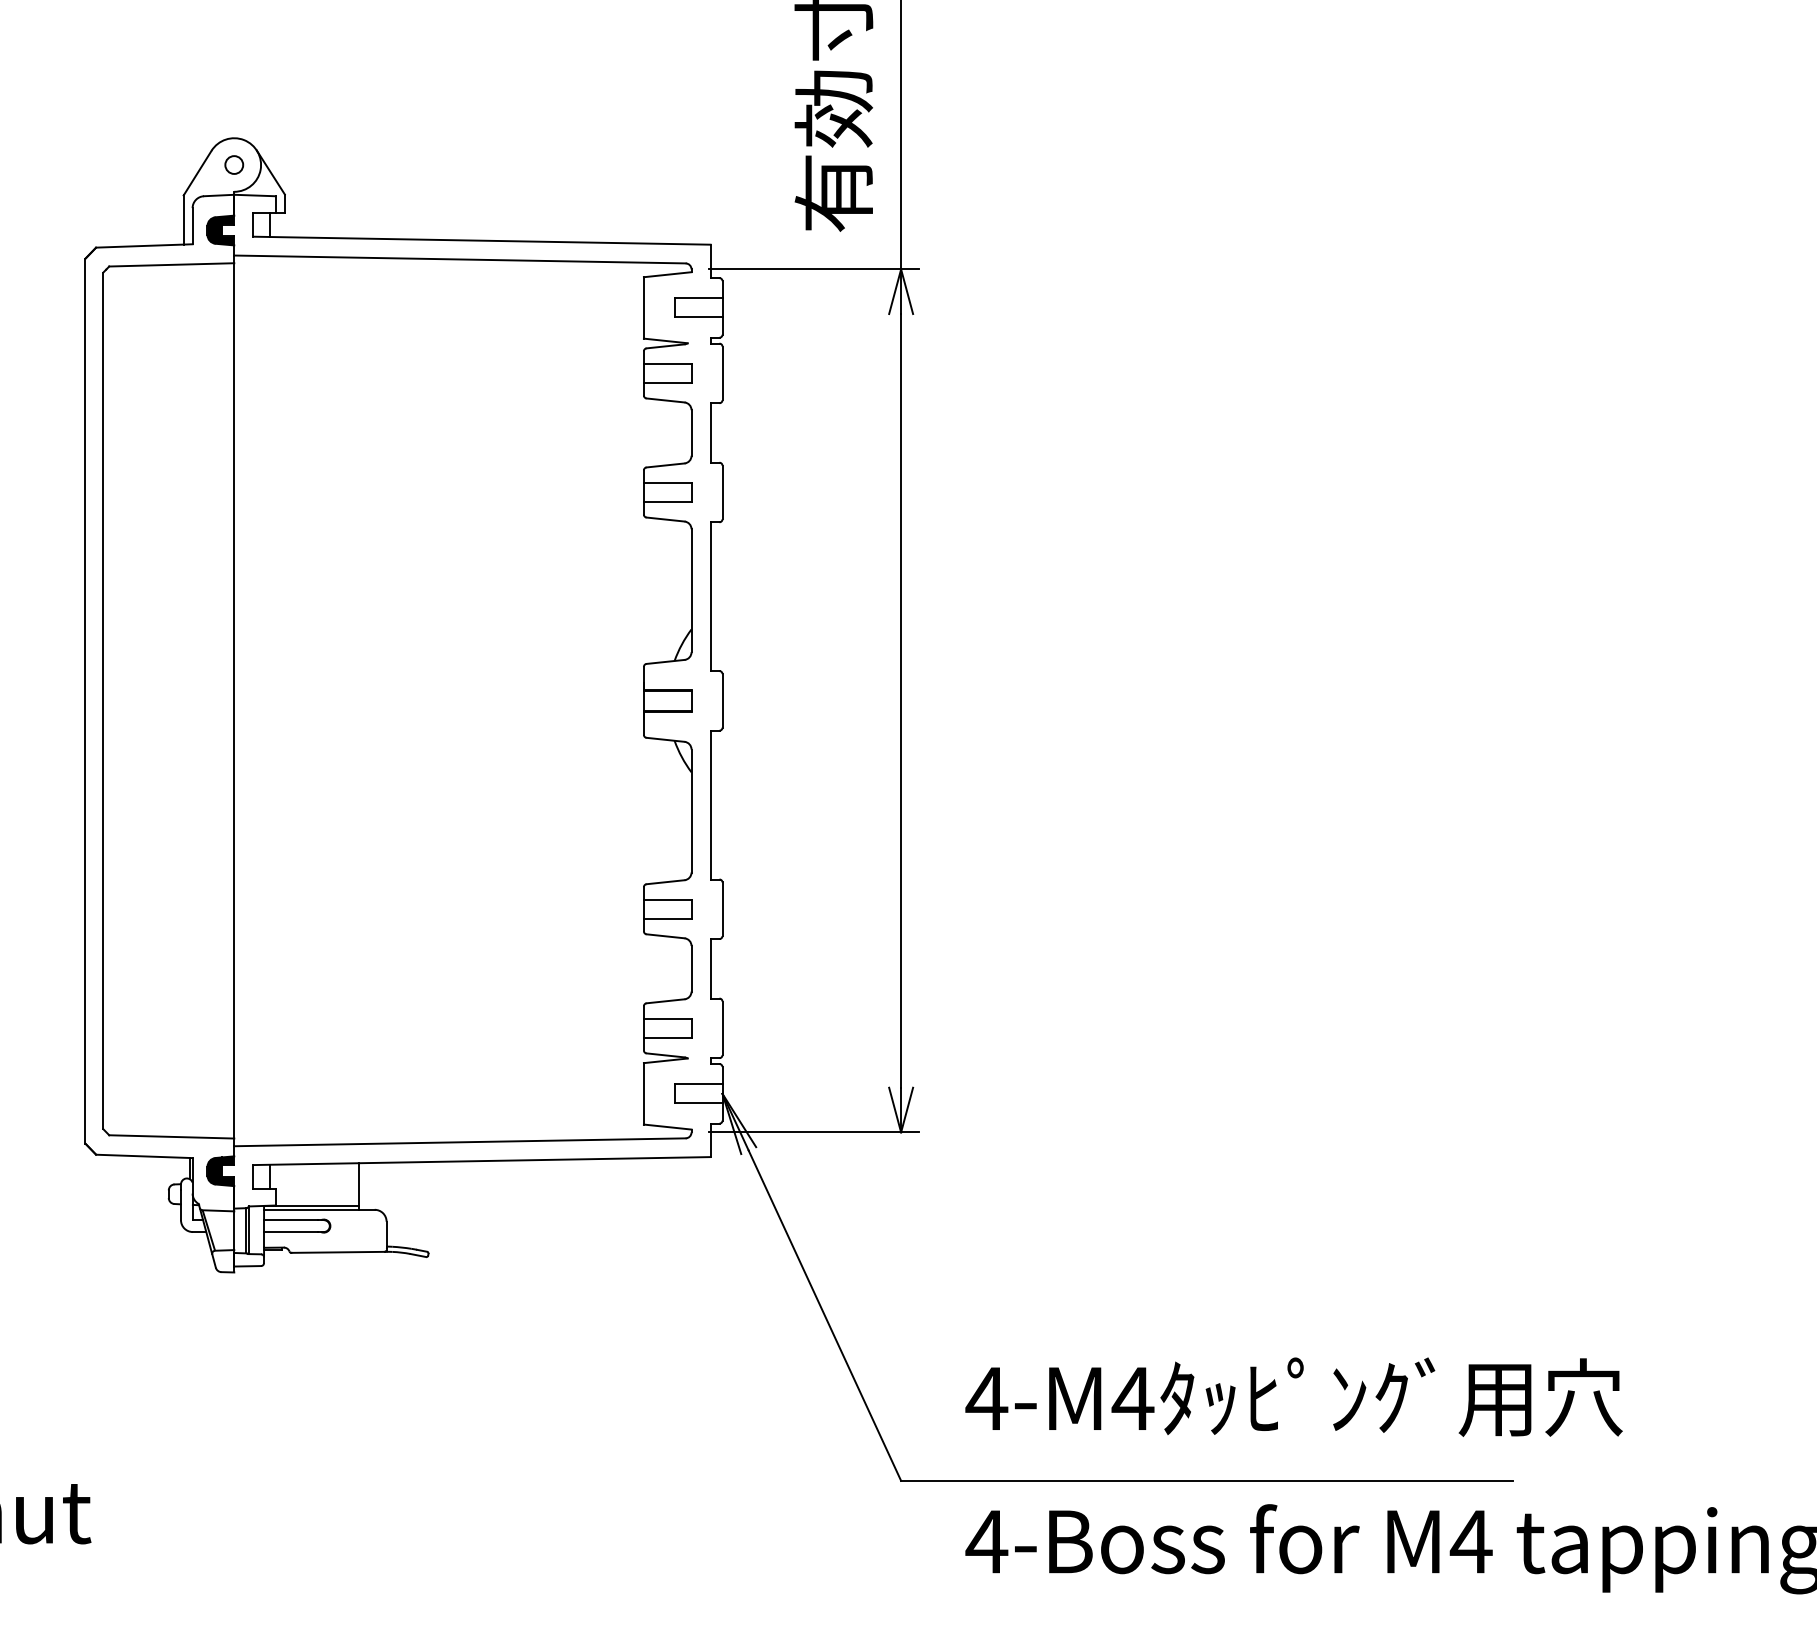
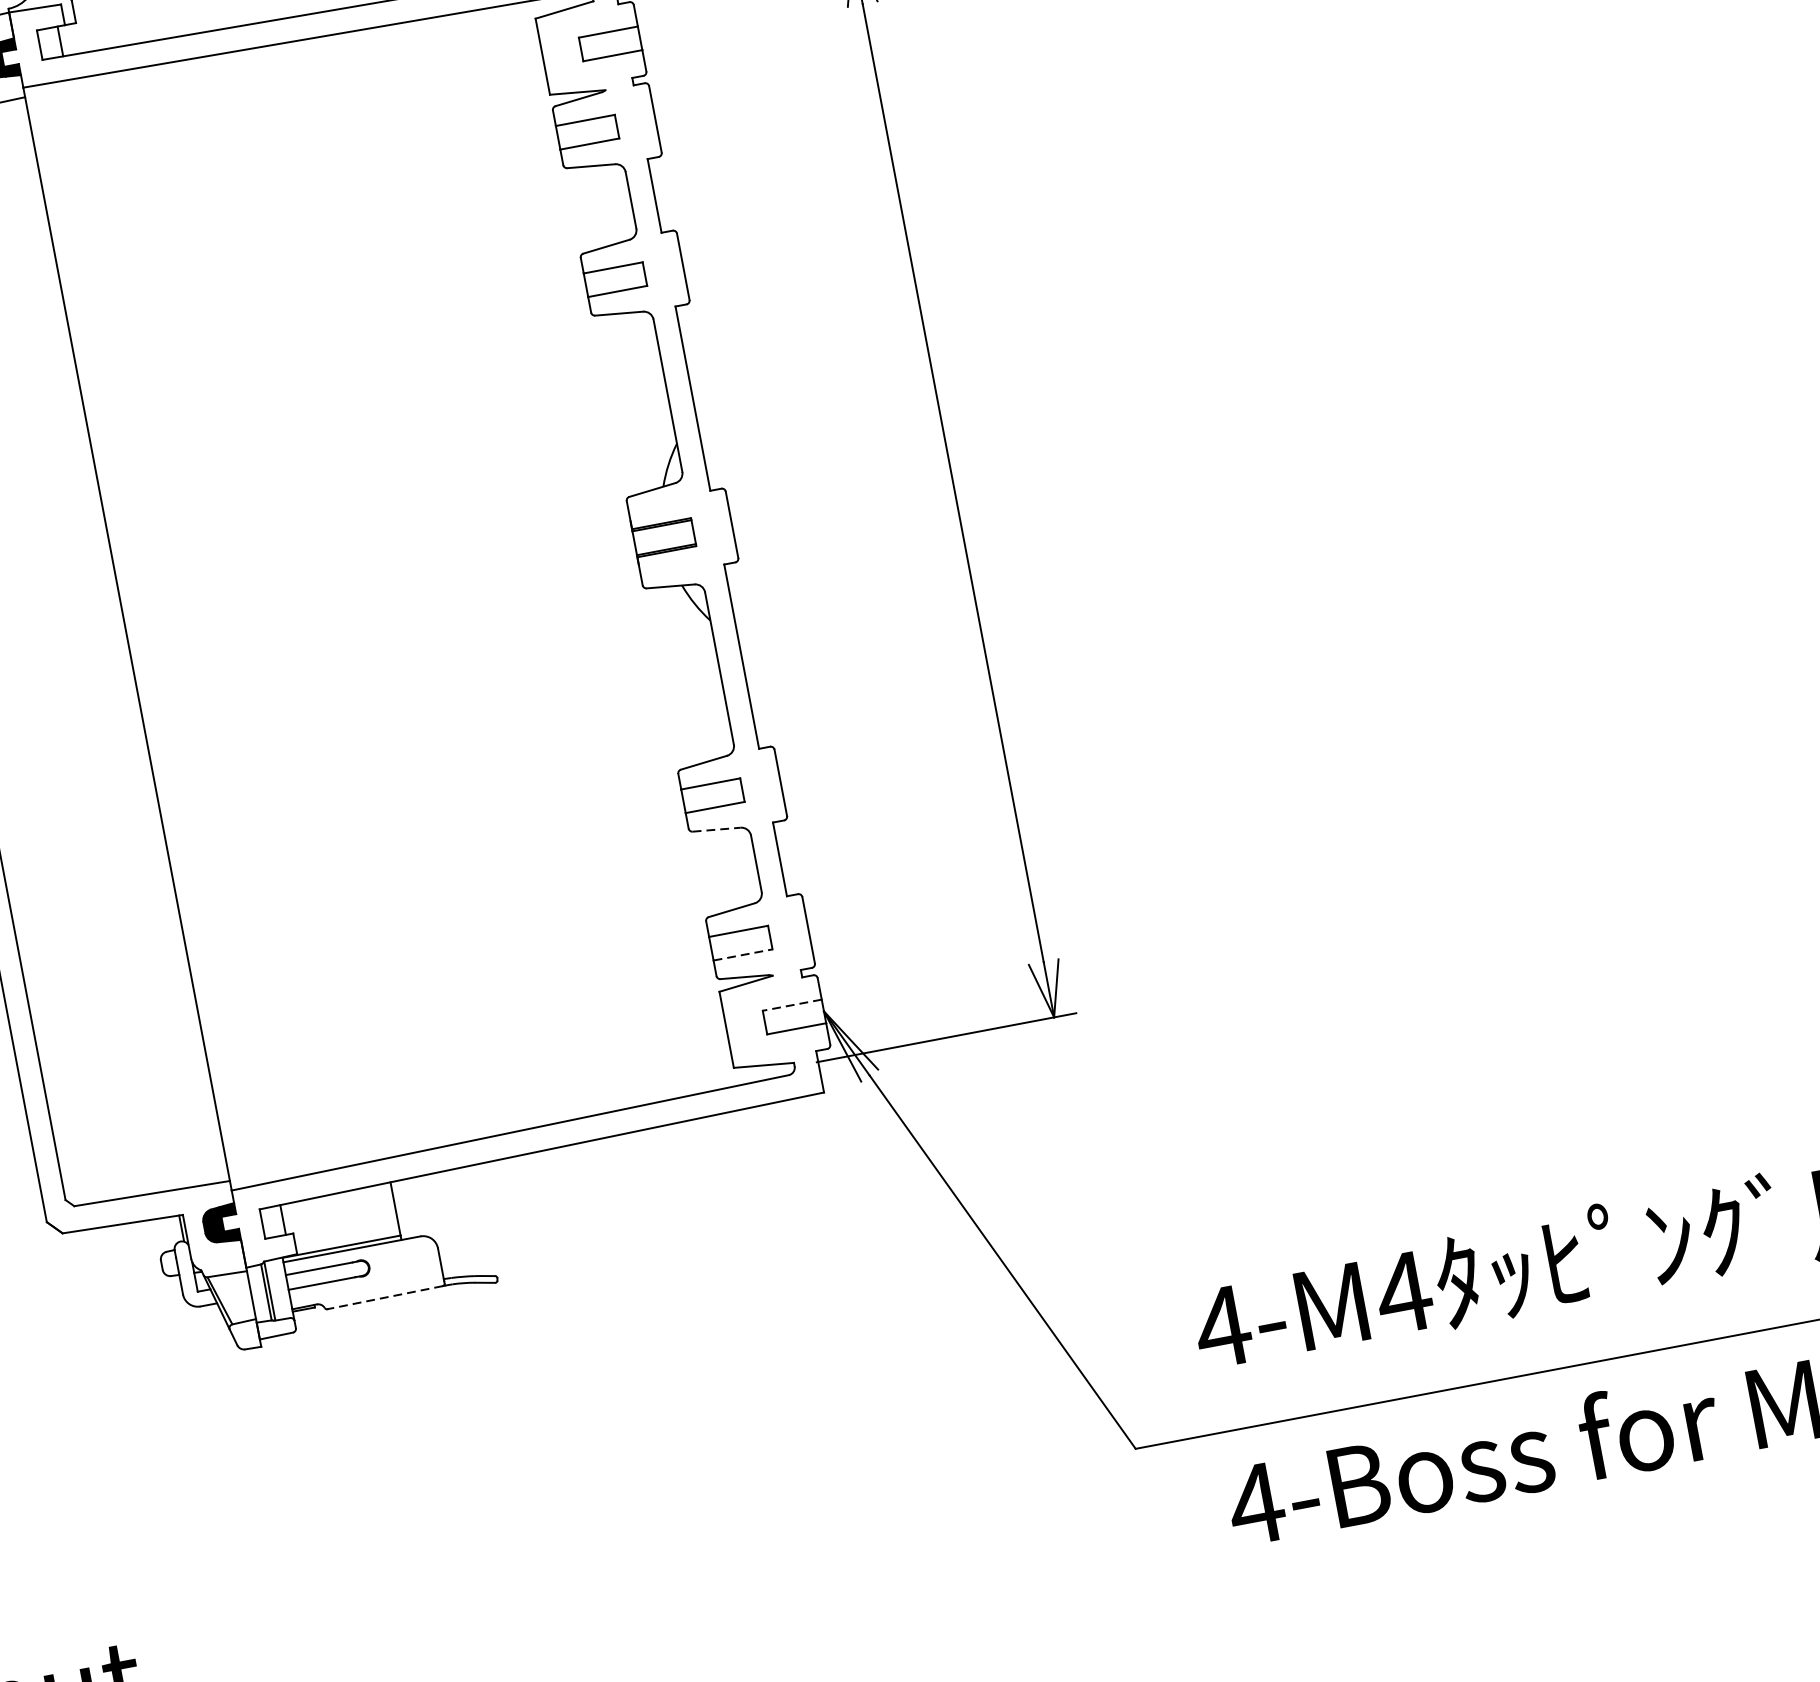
line: (666, 936) -> (717, 829), solid -> dashed
line: (667, 1037) -> (742, 954), solid -> dashed
line: (698, 1084) -> (792, 1005), solid -> dashed
line: (338, 1252) -> (385, 1297), solid -> dashed

